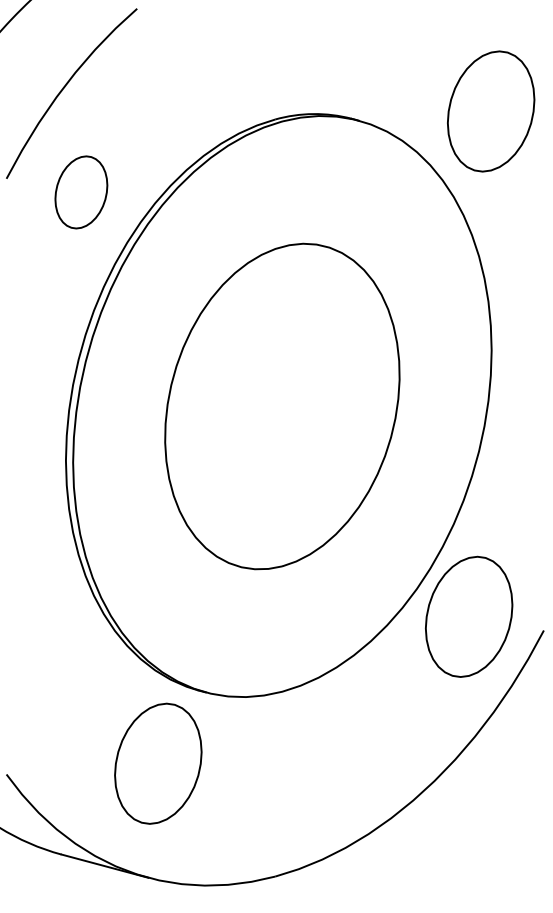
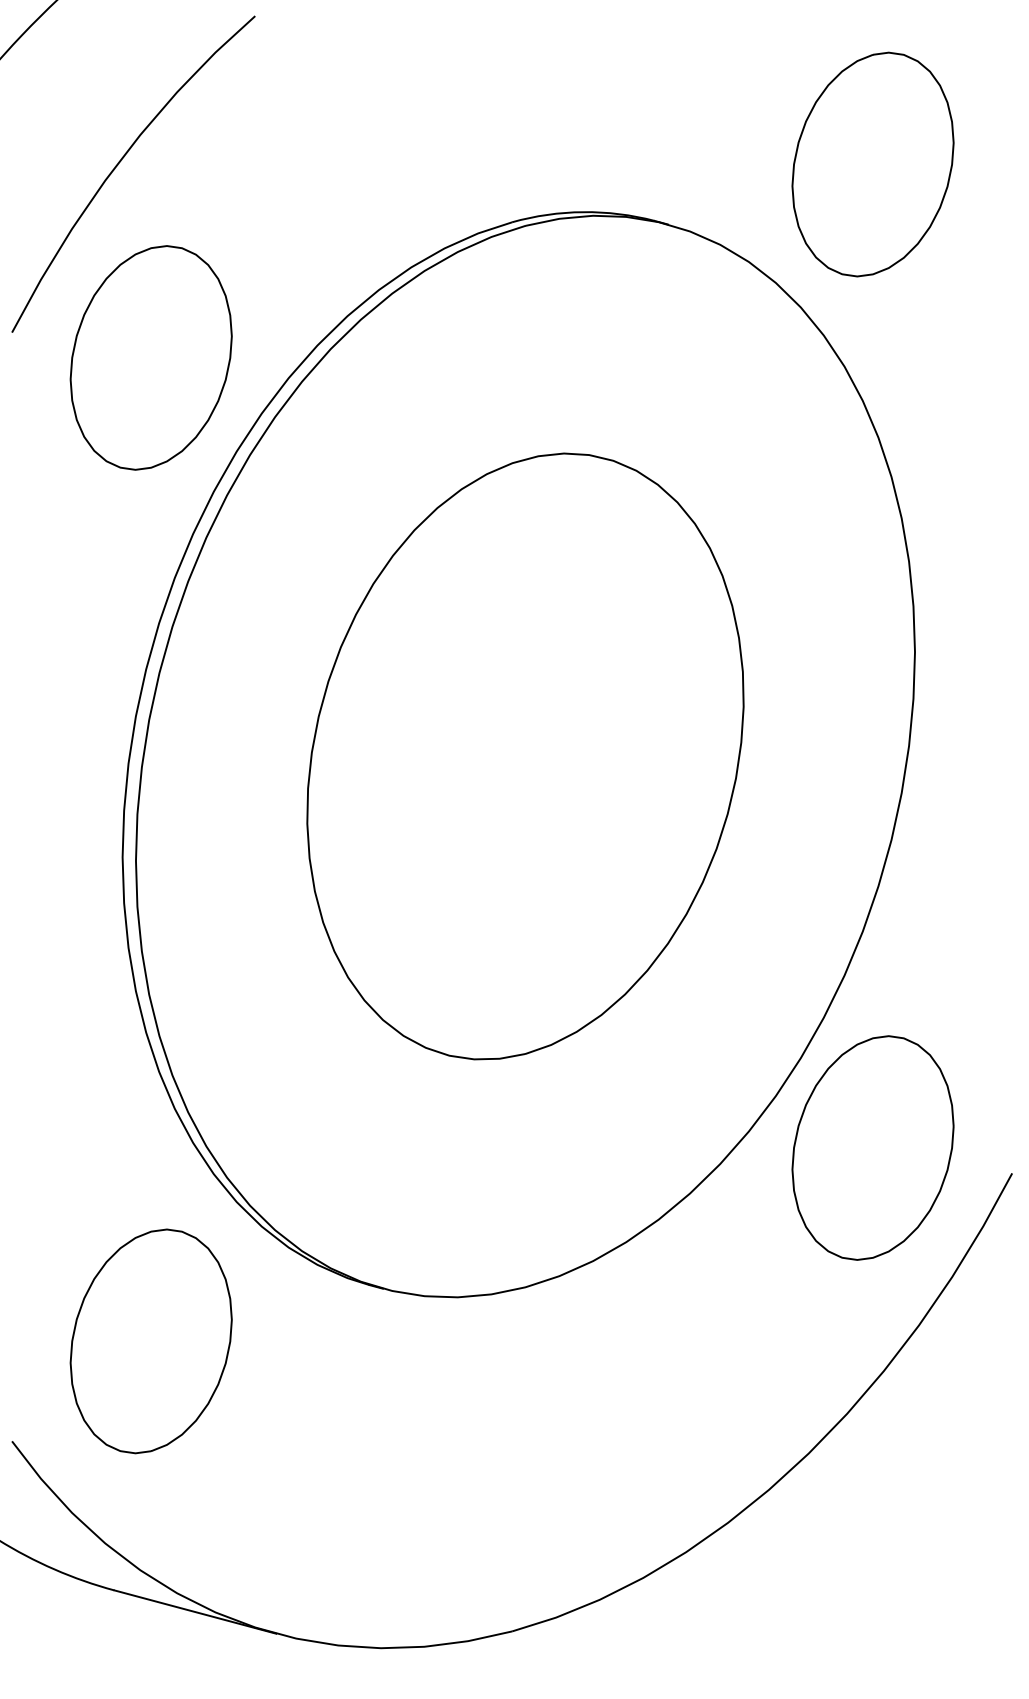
part: (491, 111) -> (873, 164), moved
part: (81, 192) -> (151, 358), size x1.67
part: (158, 763) -> (151, 1340), moved

